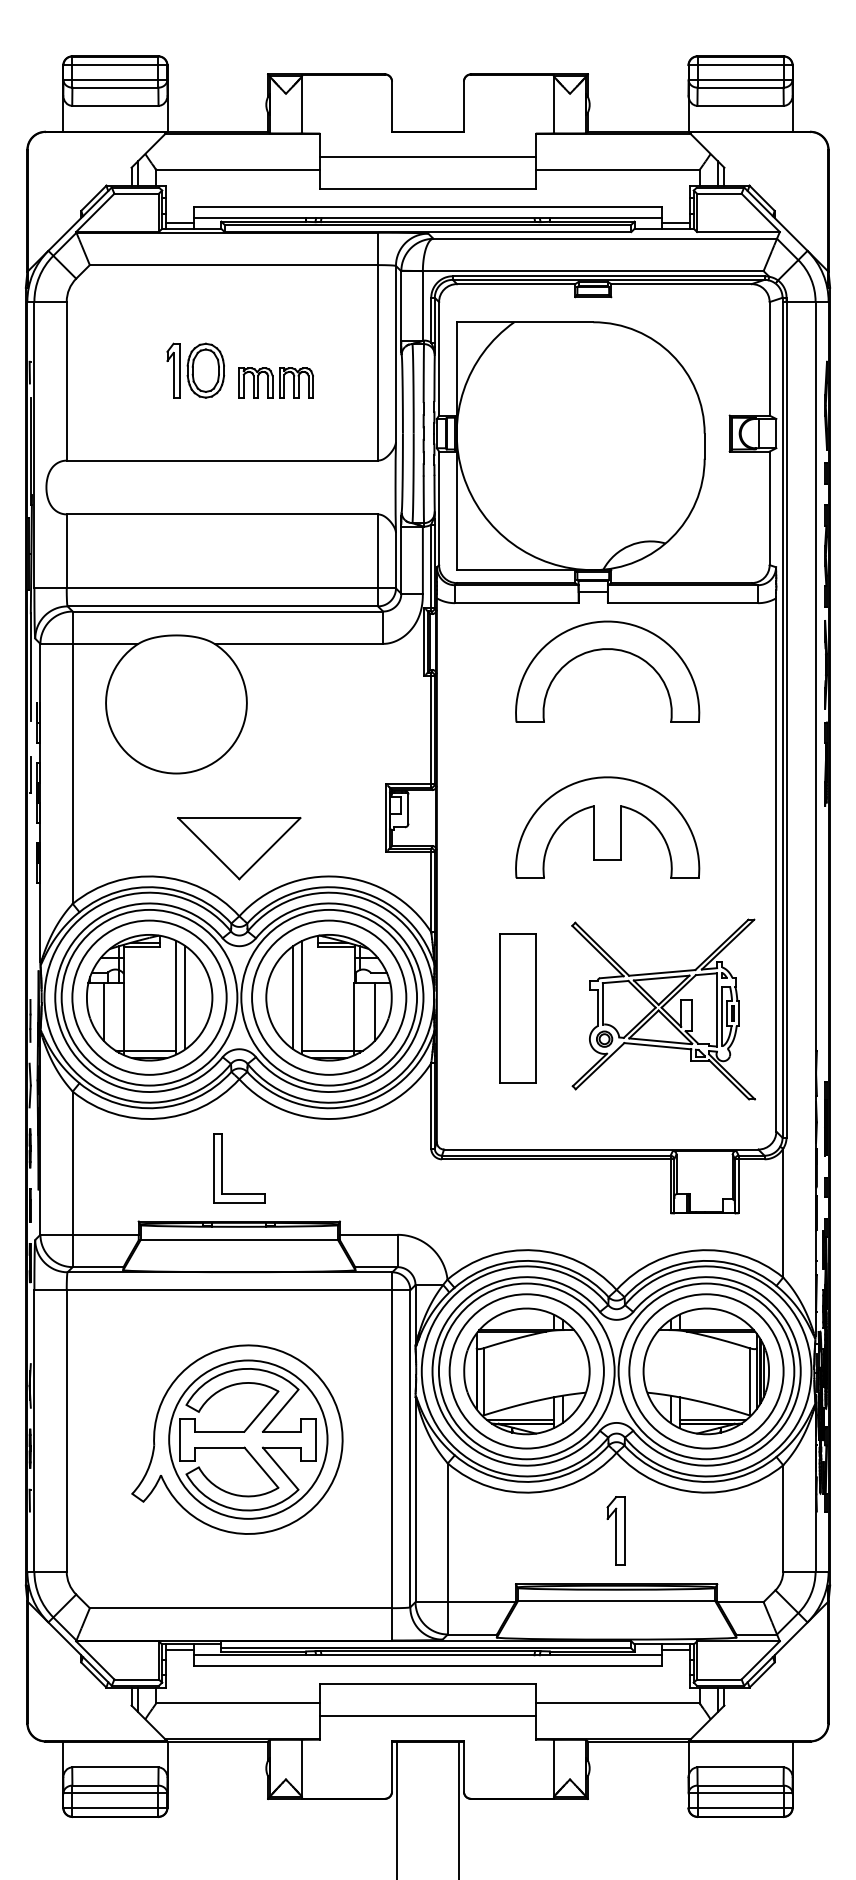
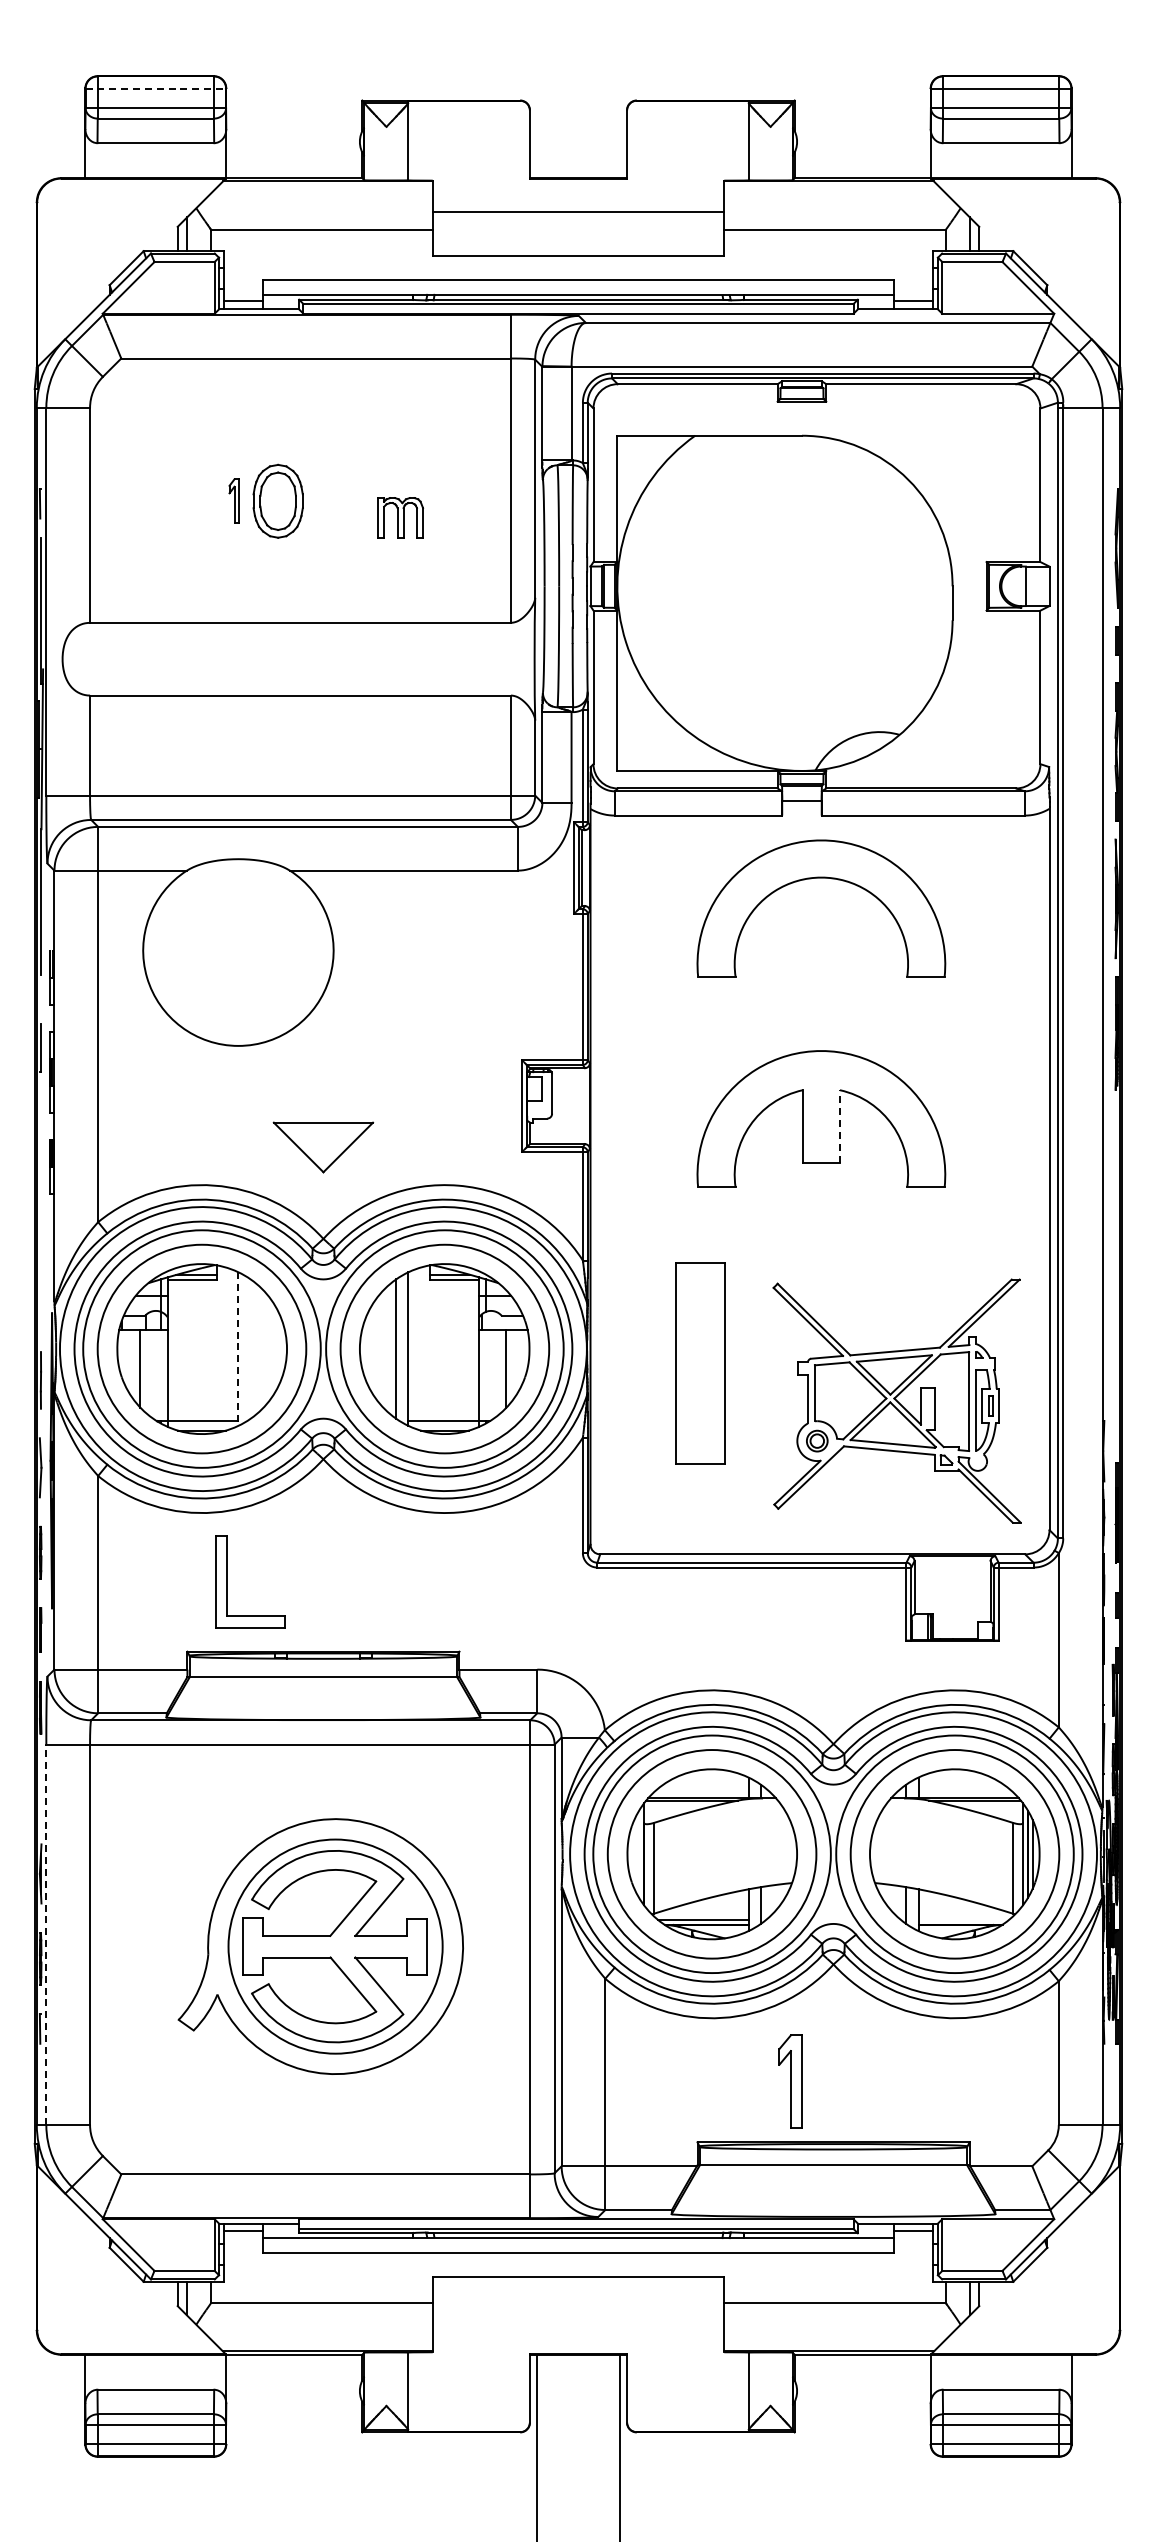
line: (115, 65) -> (156, 88), solid -> dashed
part: (173, 370) -> (234, 500), size x0.6
part: (255, 382) -> (345, 517), removed
line: (621, 832) -> (839, 1125), solid -> dashed
part: (239, 848) -> (323, 1147), size x0.6
line: (185, 997) -> (250, 1348), removed
line: (176, 998) -> (238, 1349), solid -> dashed
part: (663, 1009) -> (896, 1400), moved
part: (222, 1168) -> (227, 1581), moved
line: (712, 1419) -> (963, 1919), removed
line: (34, 1430) -> (46, 1934), solid -> dashed
part: (615, 1531) -> (790, 2081), moved
line: (428, 1716) -> (578, 2320), removed

